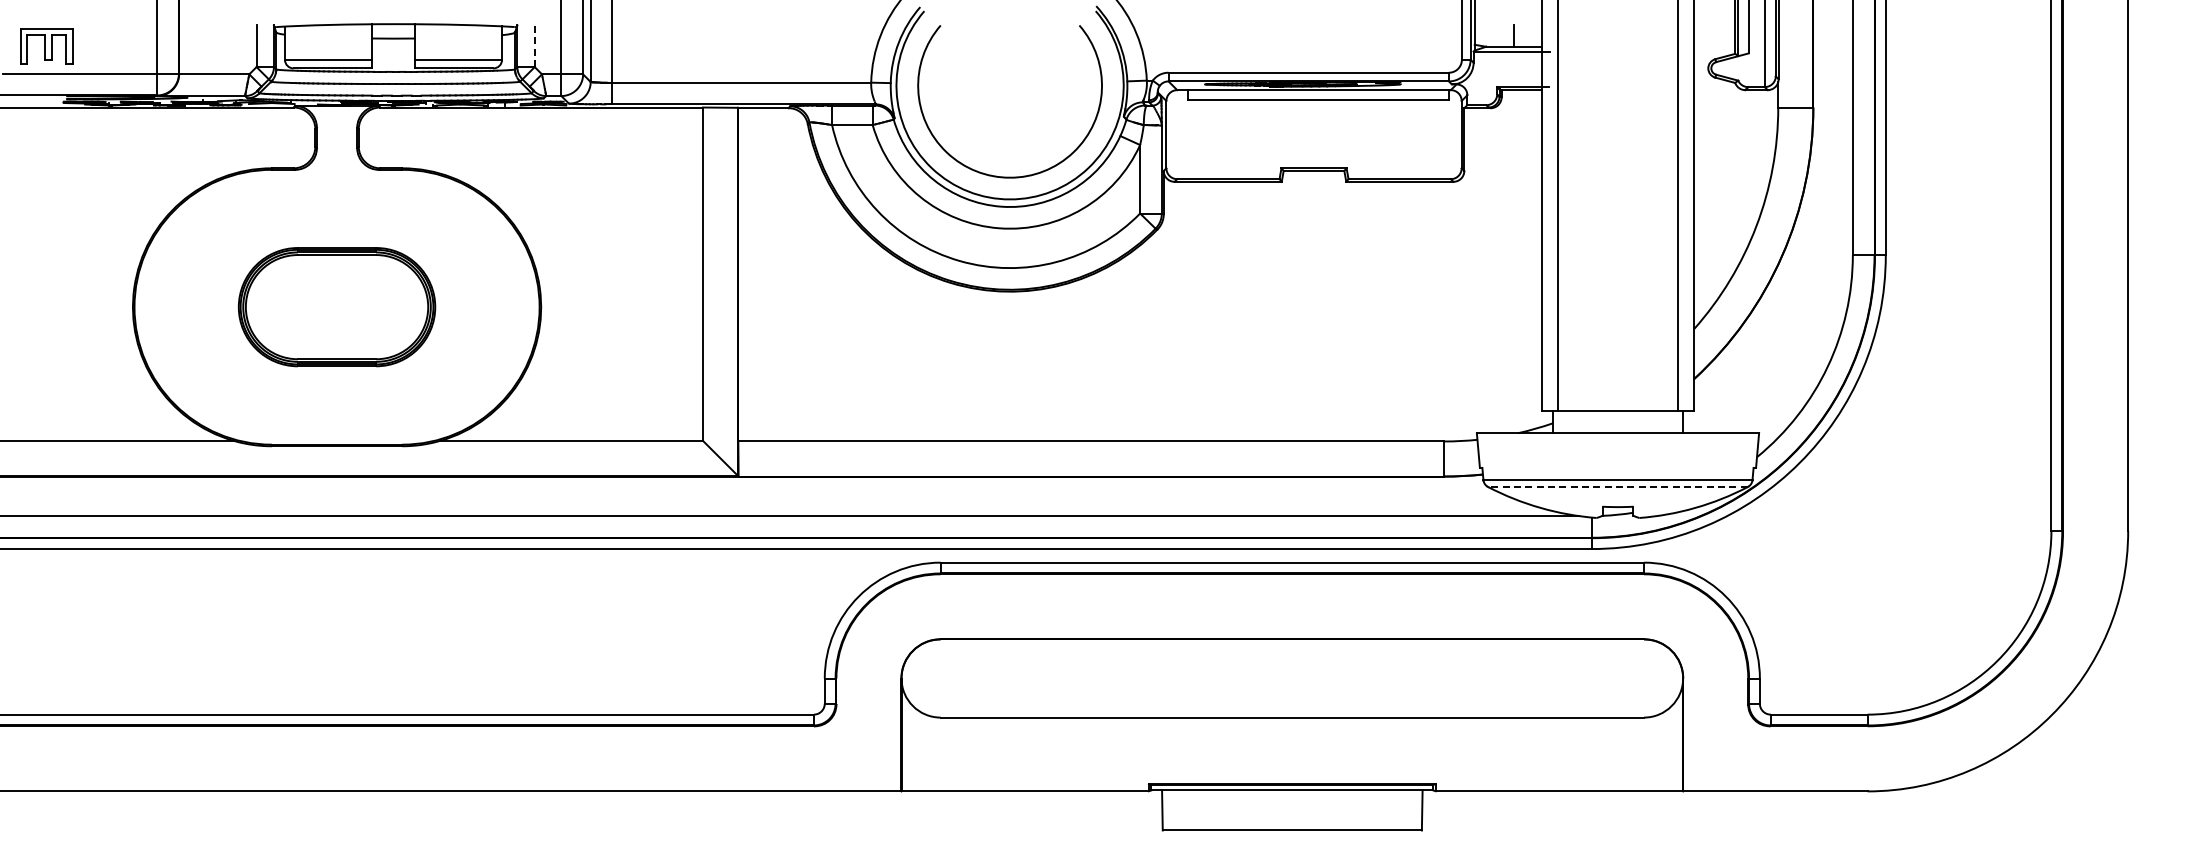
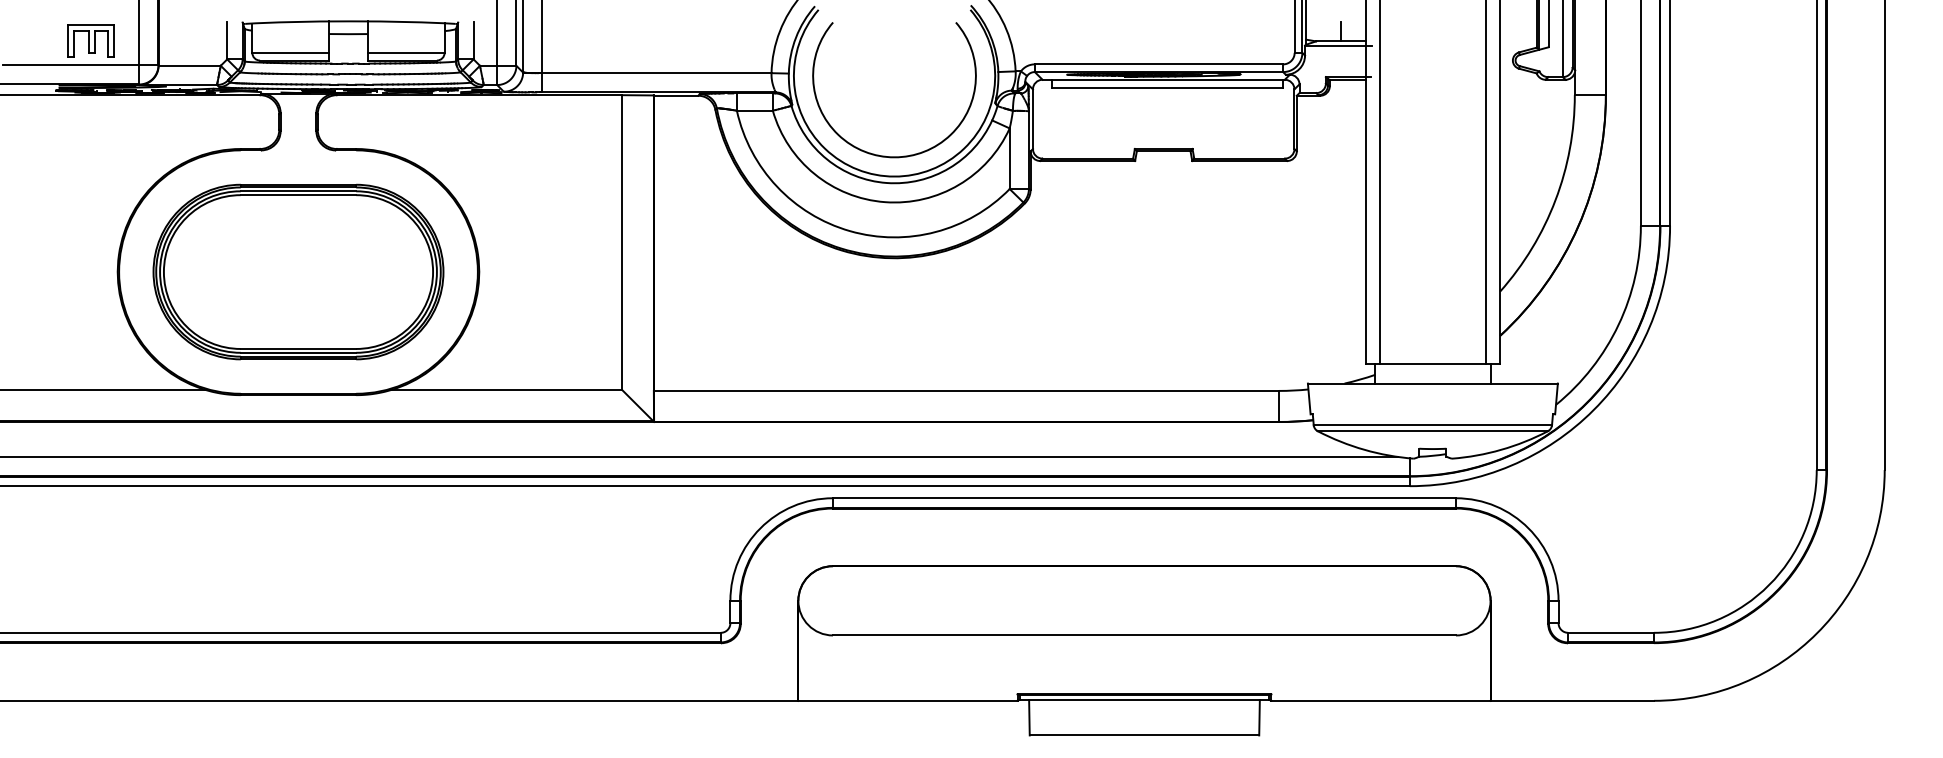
line: (534, 45) -> (473, 40), dashed -> solid
part: (46, 46) -> (90, 41), moved
part: (336, 306) -> (298, 271), size x1.67
line: (1617, 487) -> (1432, 431), dashed -> solid

